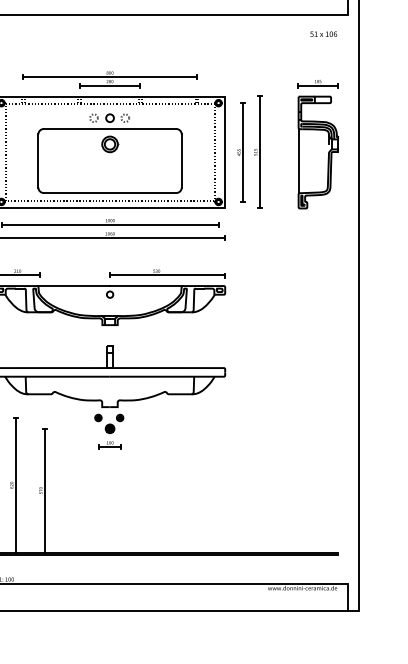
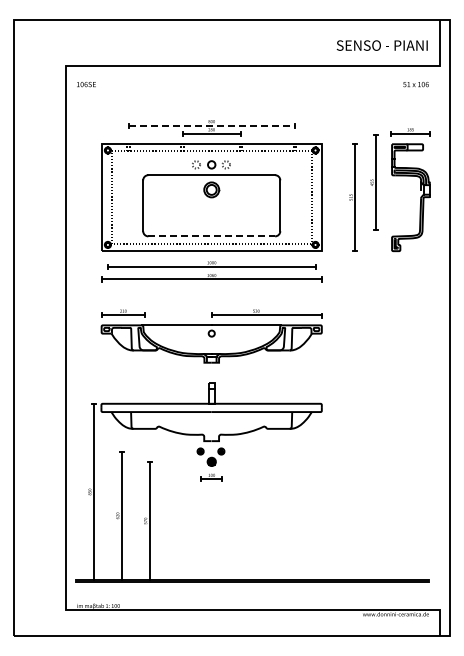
line: (110, 77) -> (212, 125), solid -> dashed
part: (241, 152) -> (374, 182), moved
line: (299, 160) -> (392, 205), removed
line: (110, 193) -> (212, 236), solid -> dashed

